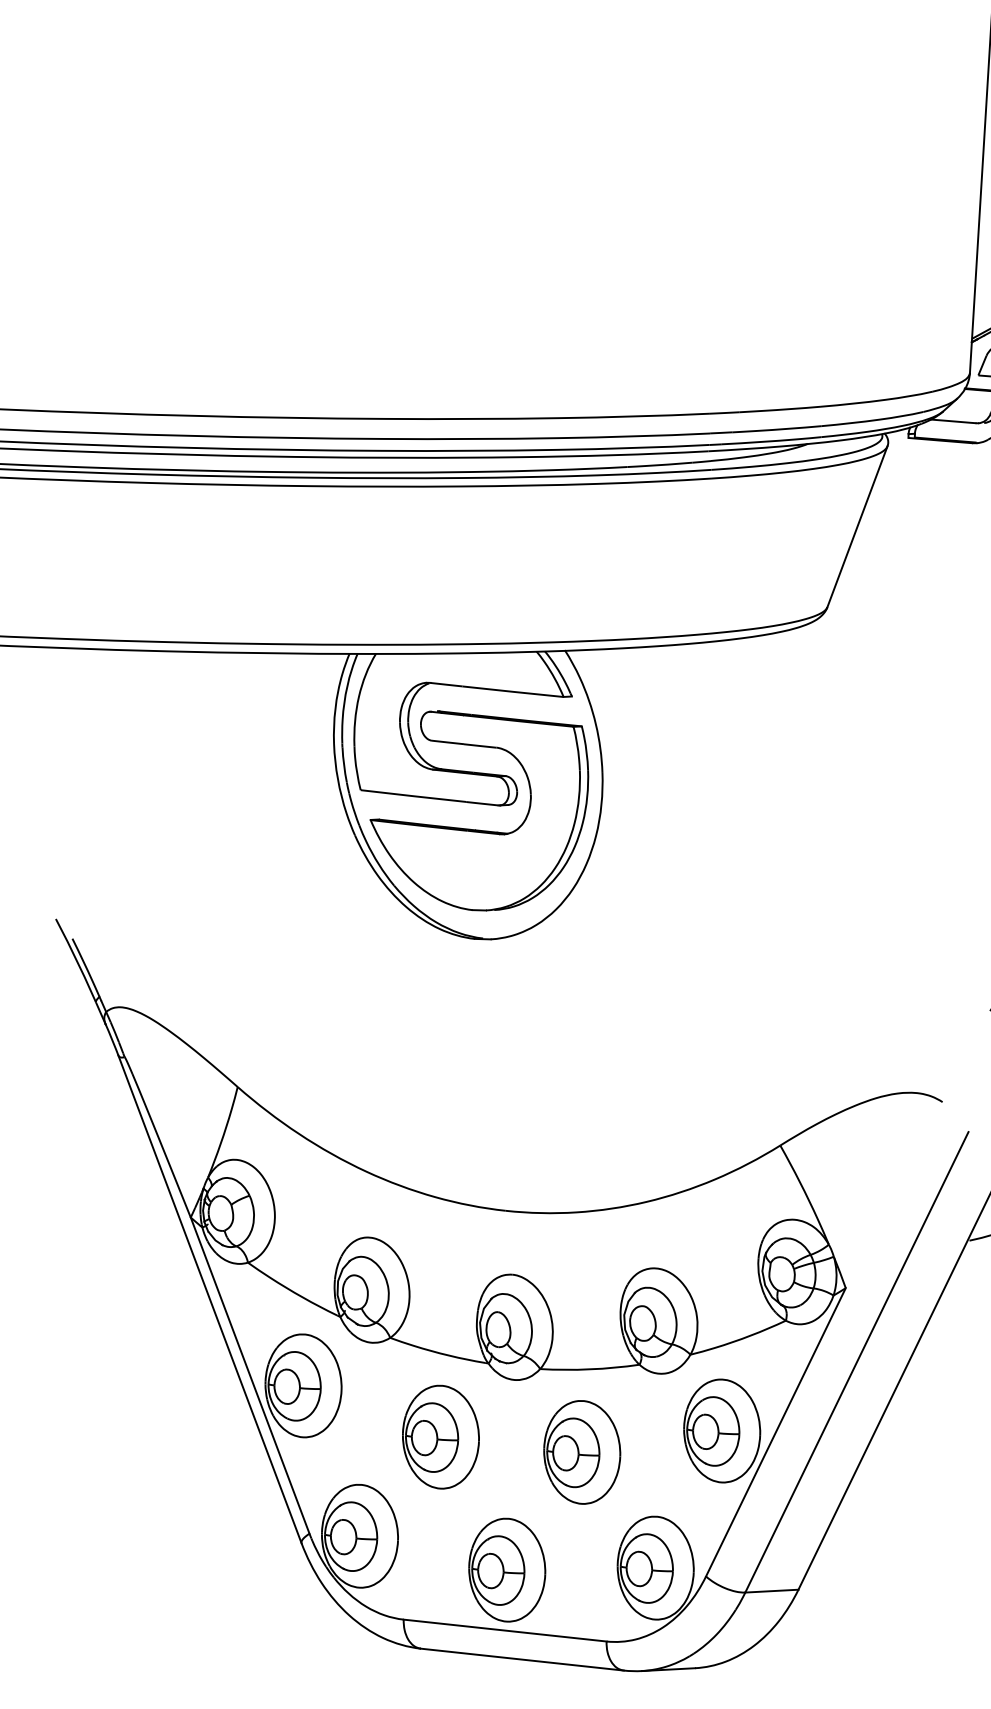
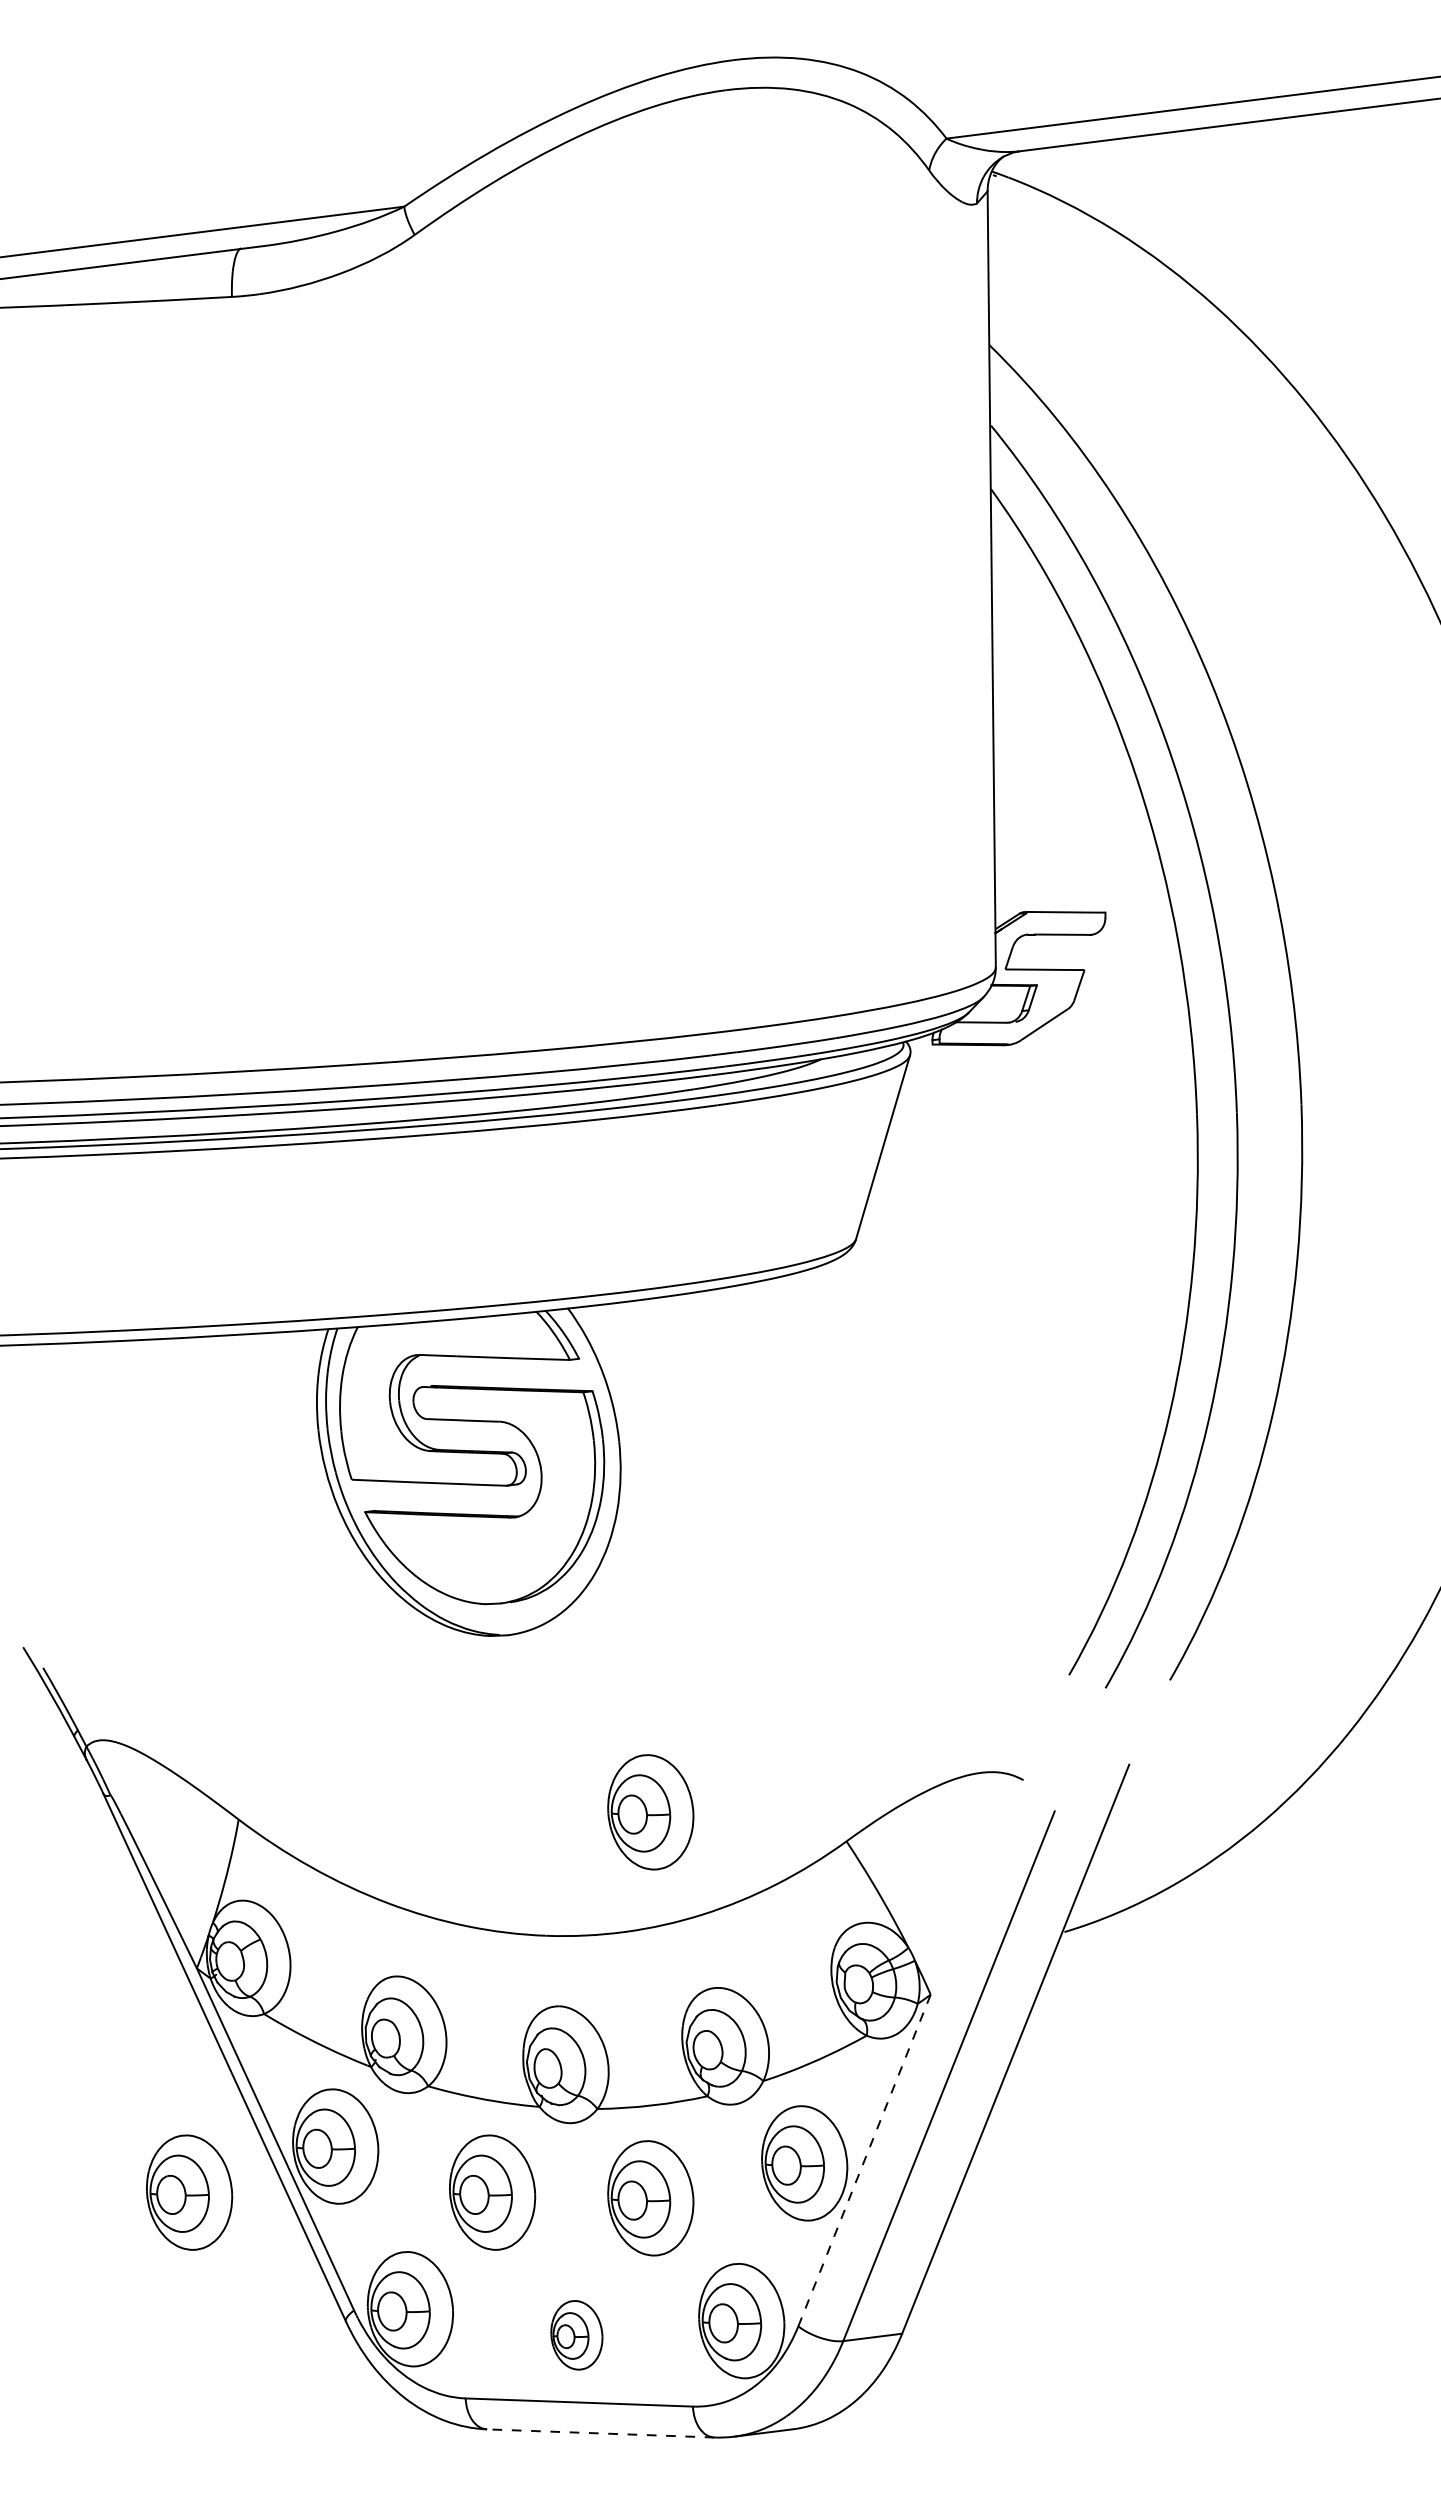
part: (606, 1107) -> (650, 1812), added
part: (169, 1417) -> (189, 2192), added
line: (775, 1432) -> (864, 2160), solid -> dashed
part: (506, 1570) -> (576, 2335), size x0.6
line: (522, 1659) -> (600, 2433), solid -> dashed

